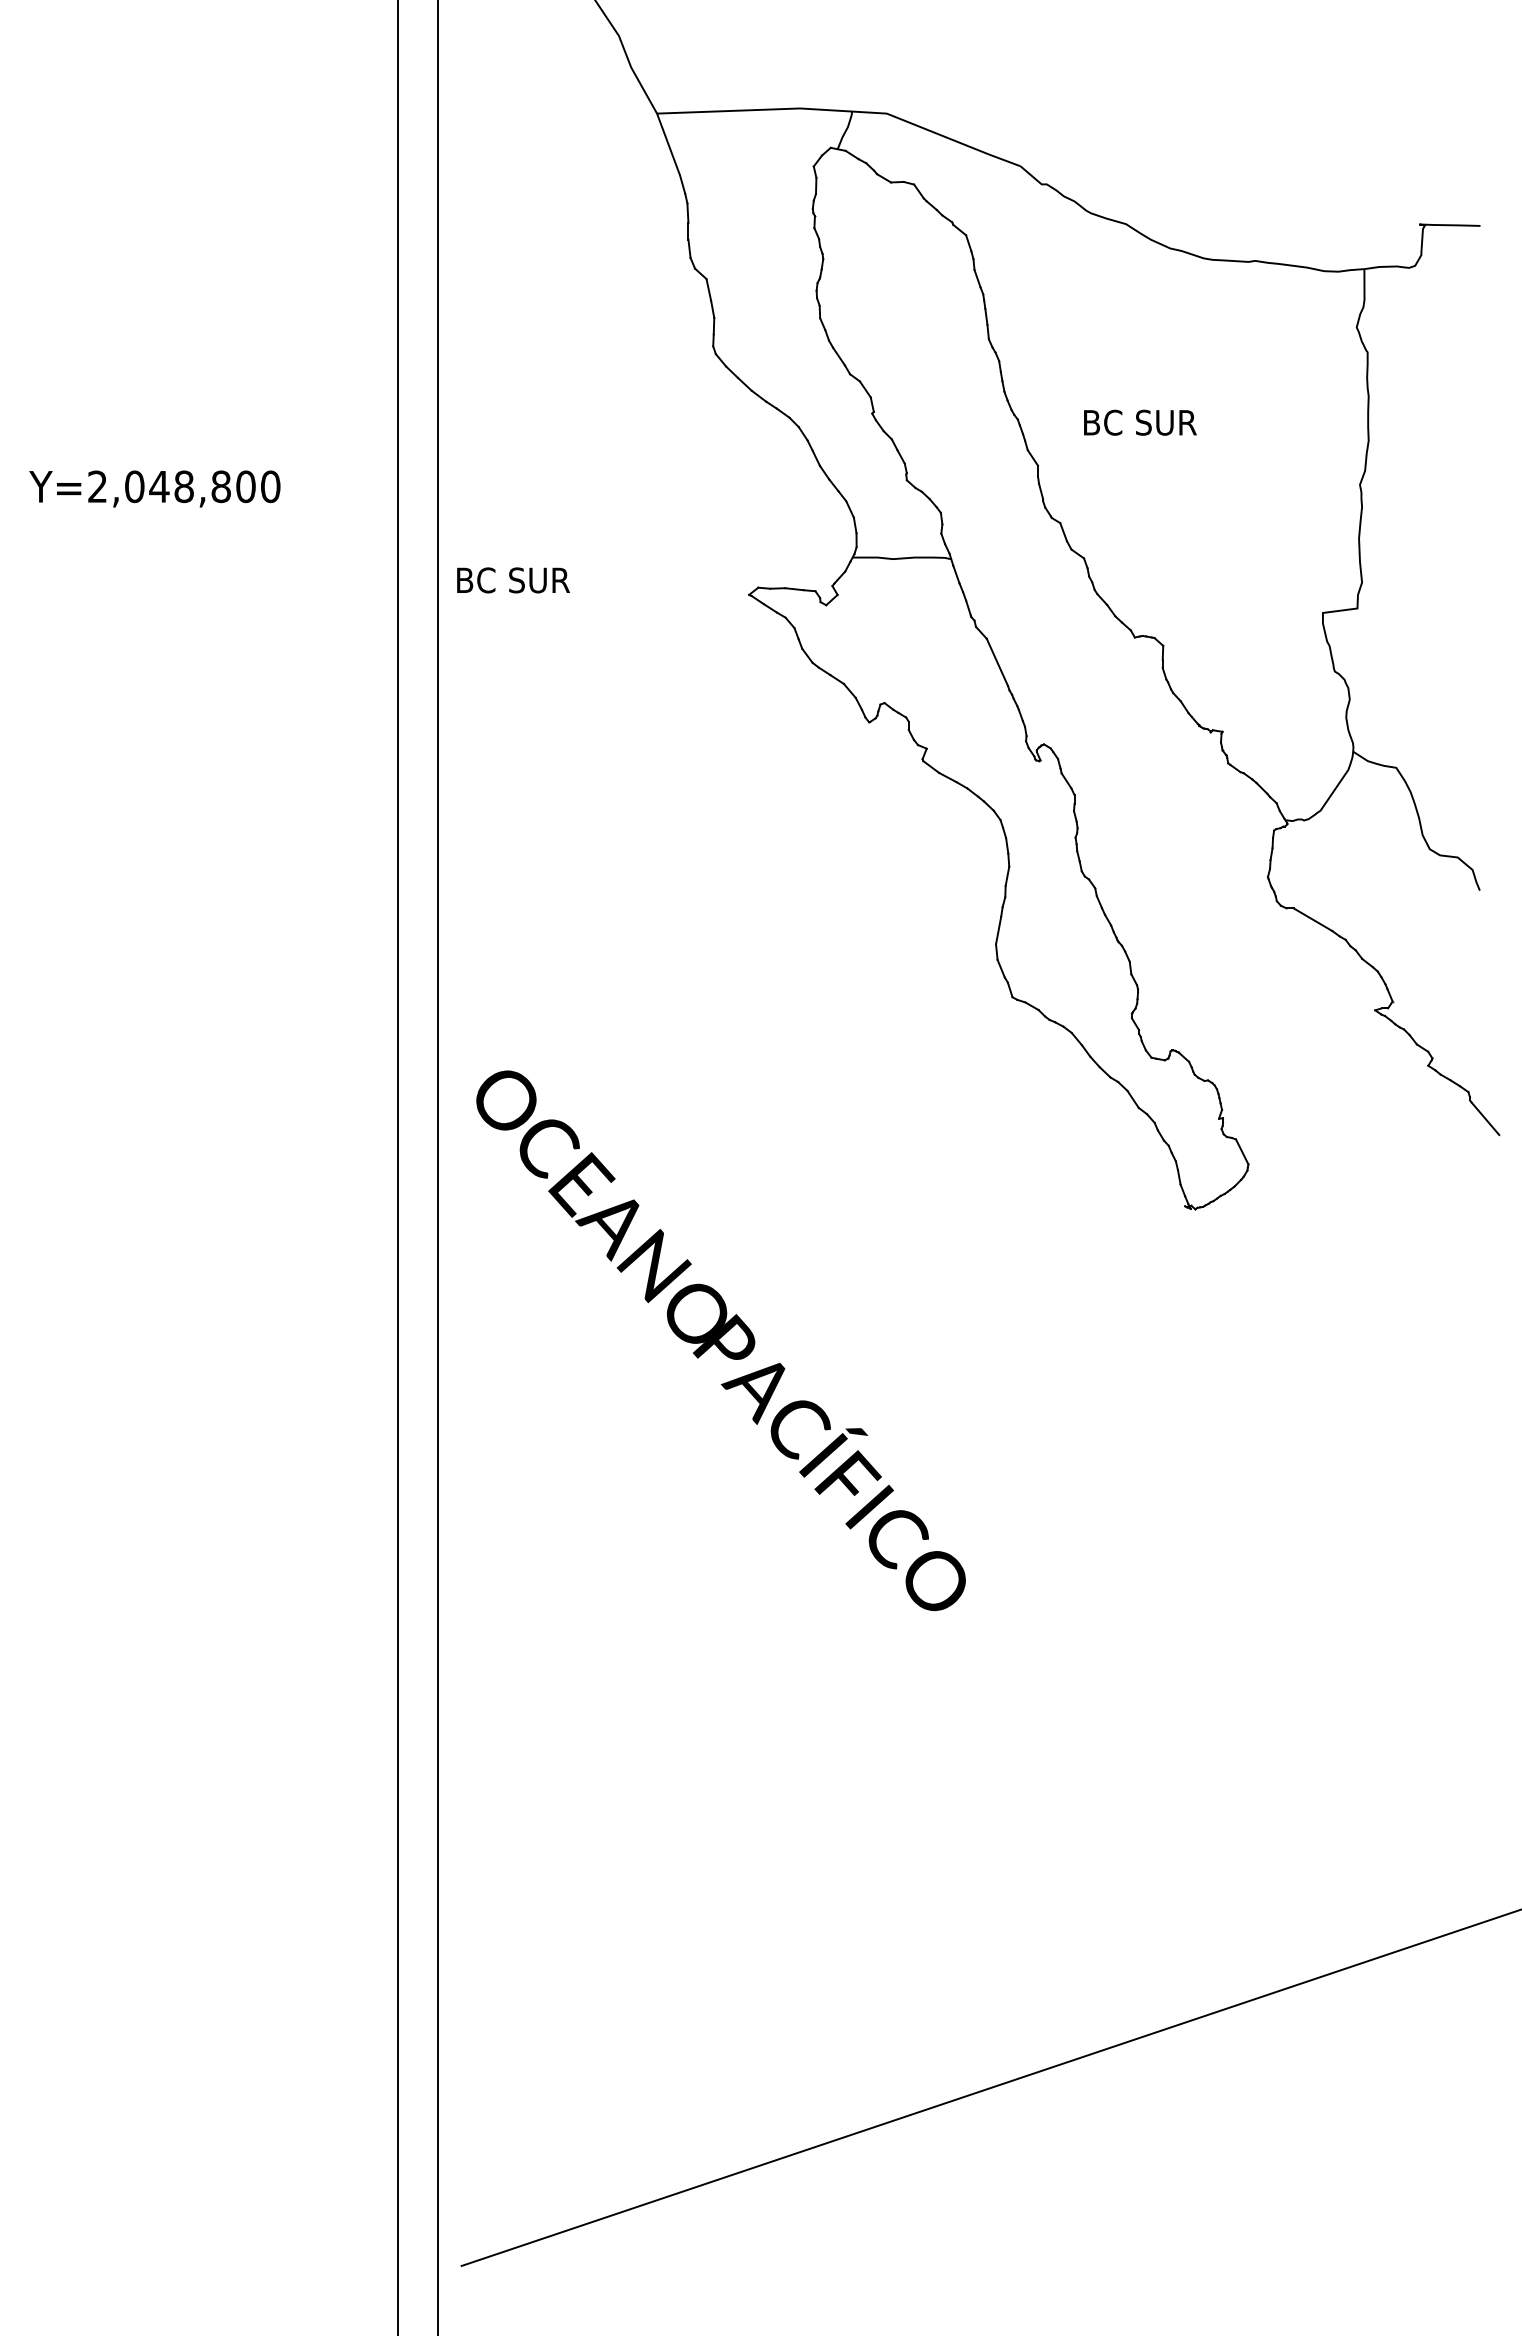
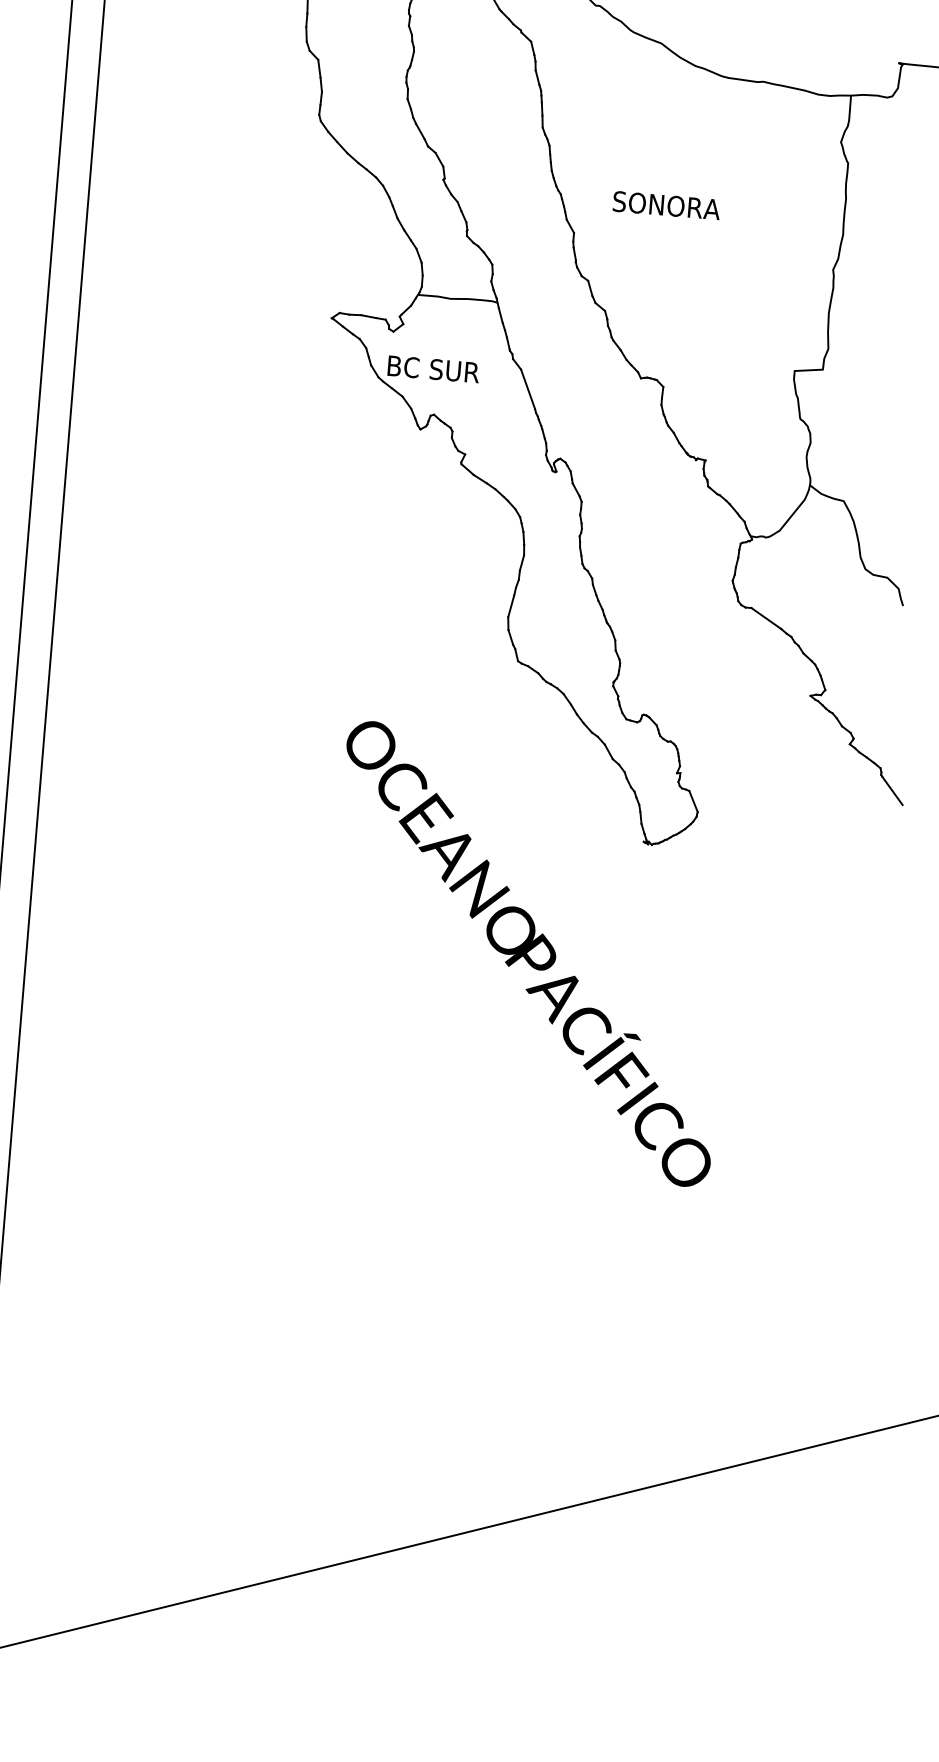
text: (1149, 422) -> (667, 205), BC SUR -> SONORA
text: (513, 580) -> (433, 369), moved
text: (720, 1340) -> (528, 953), moved

